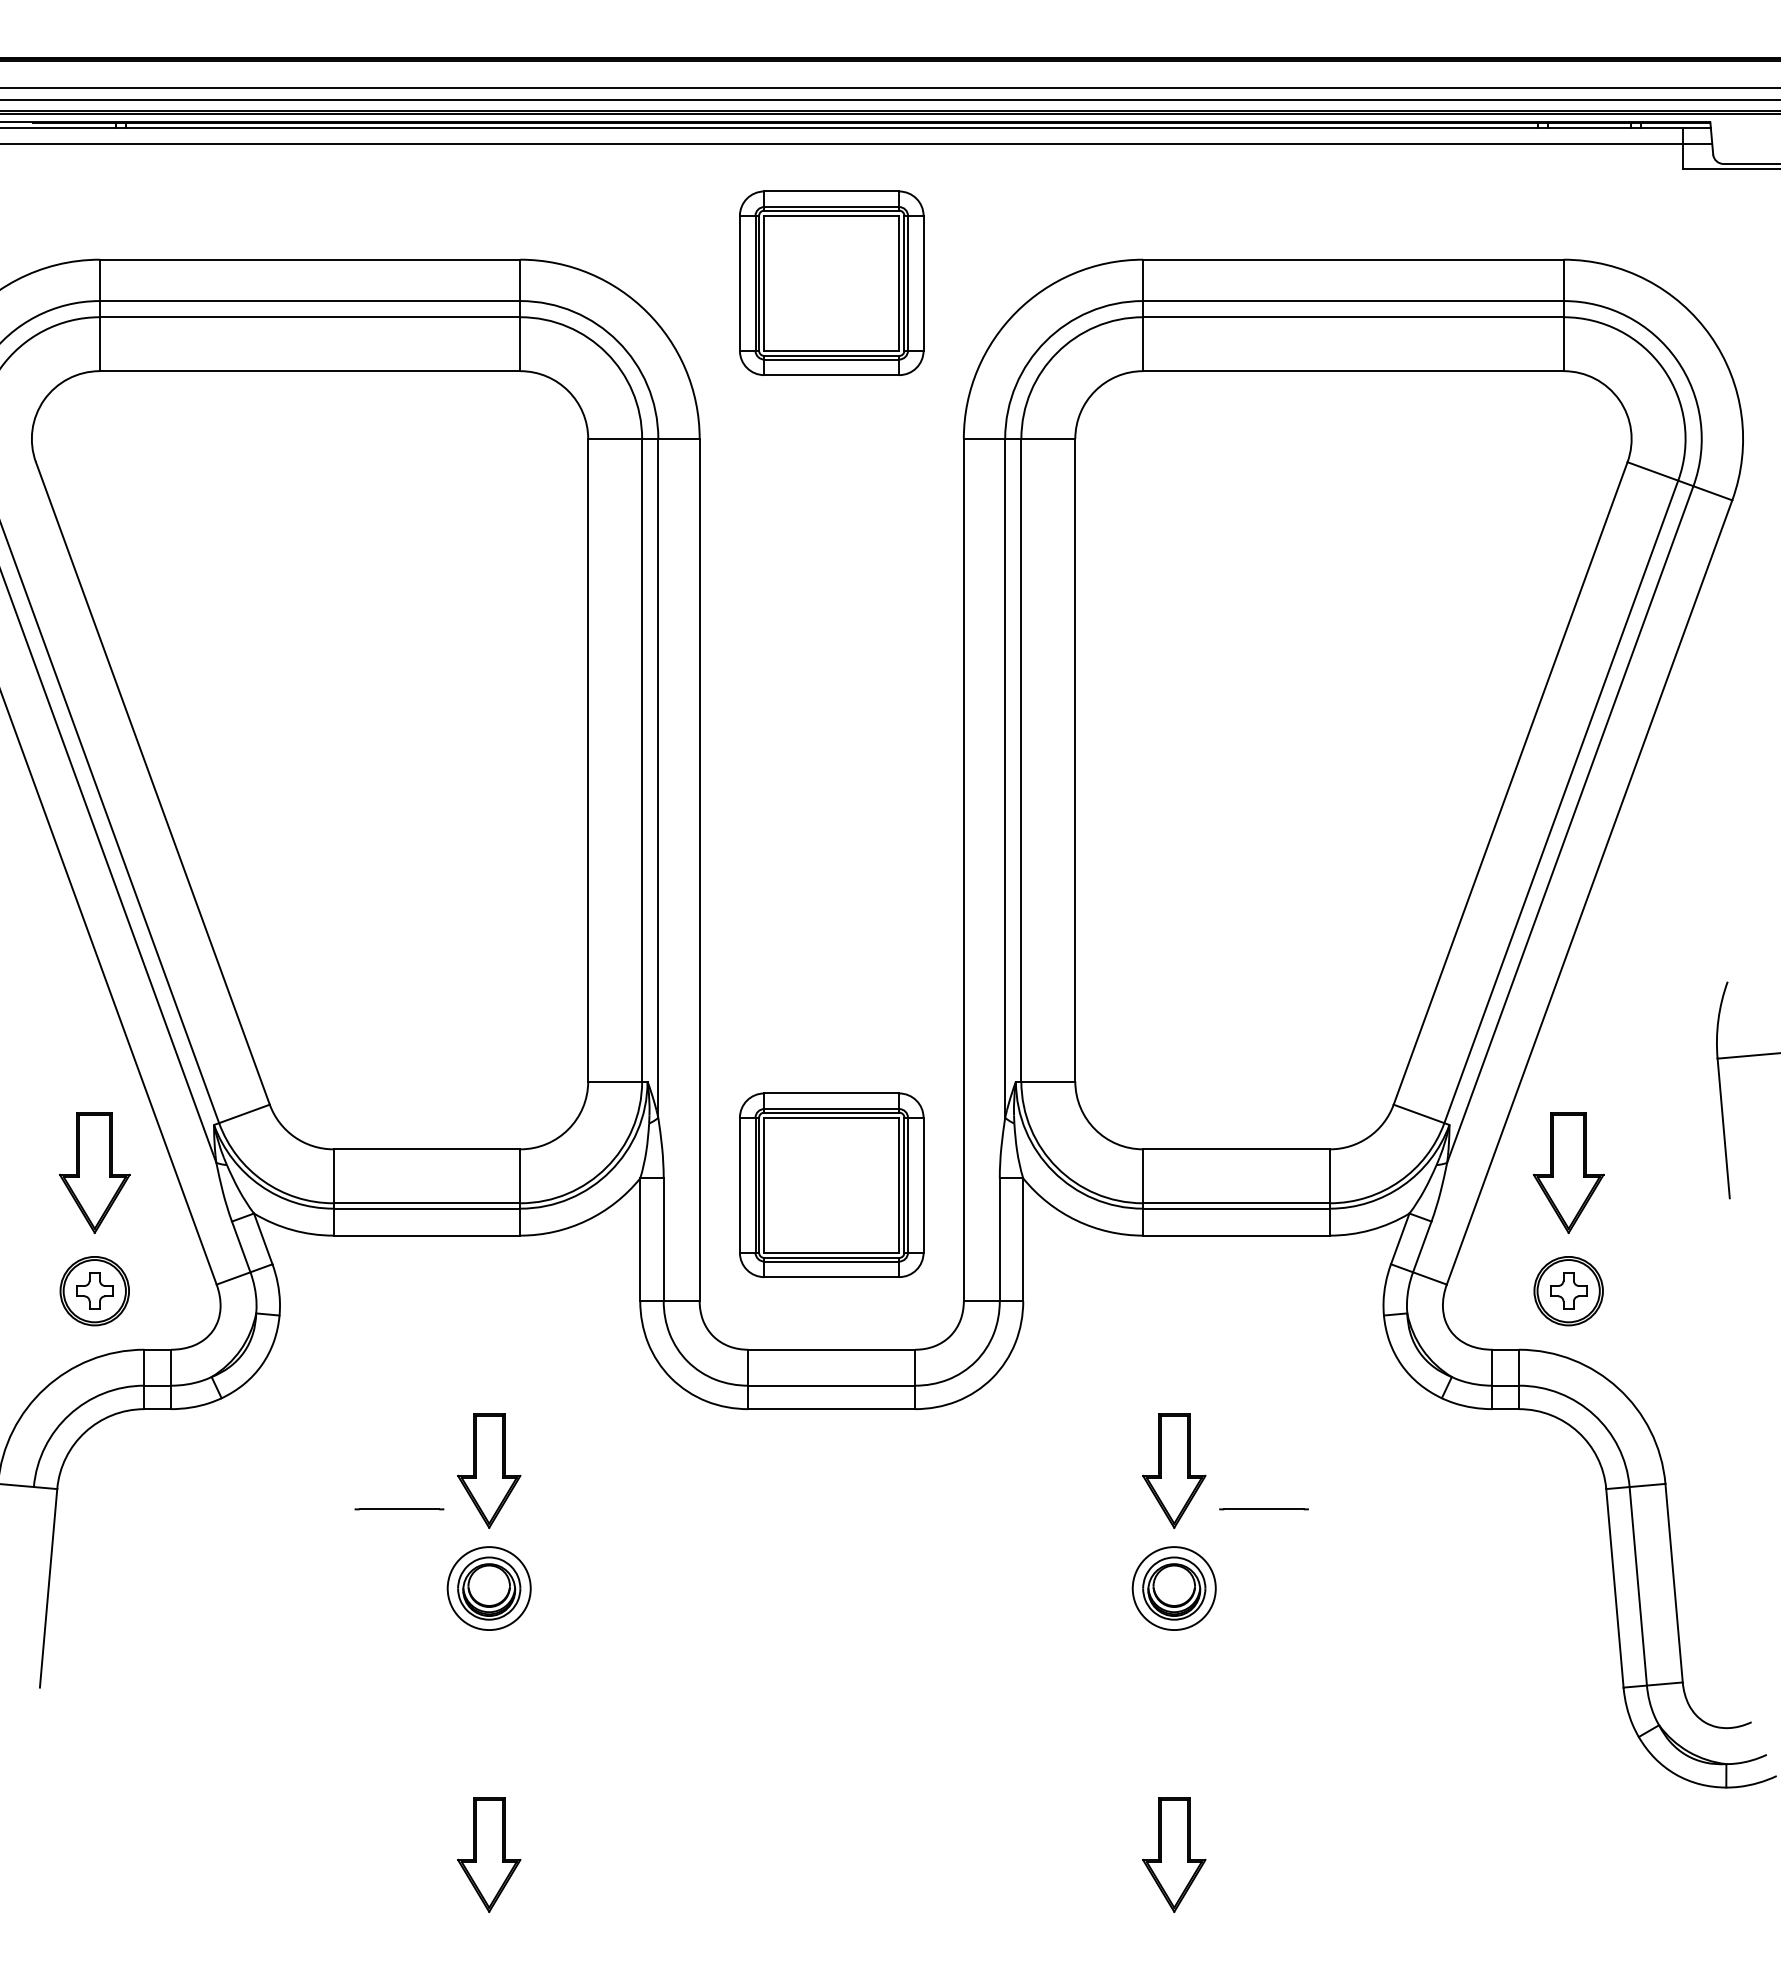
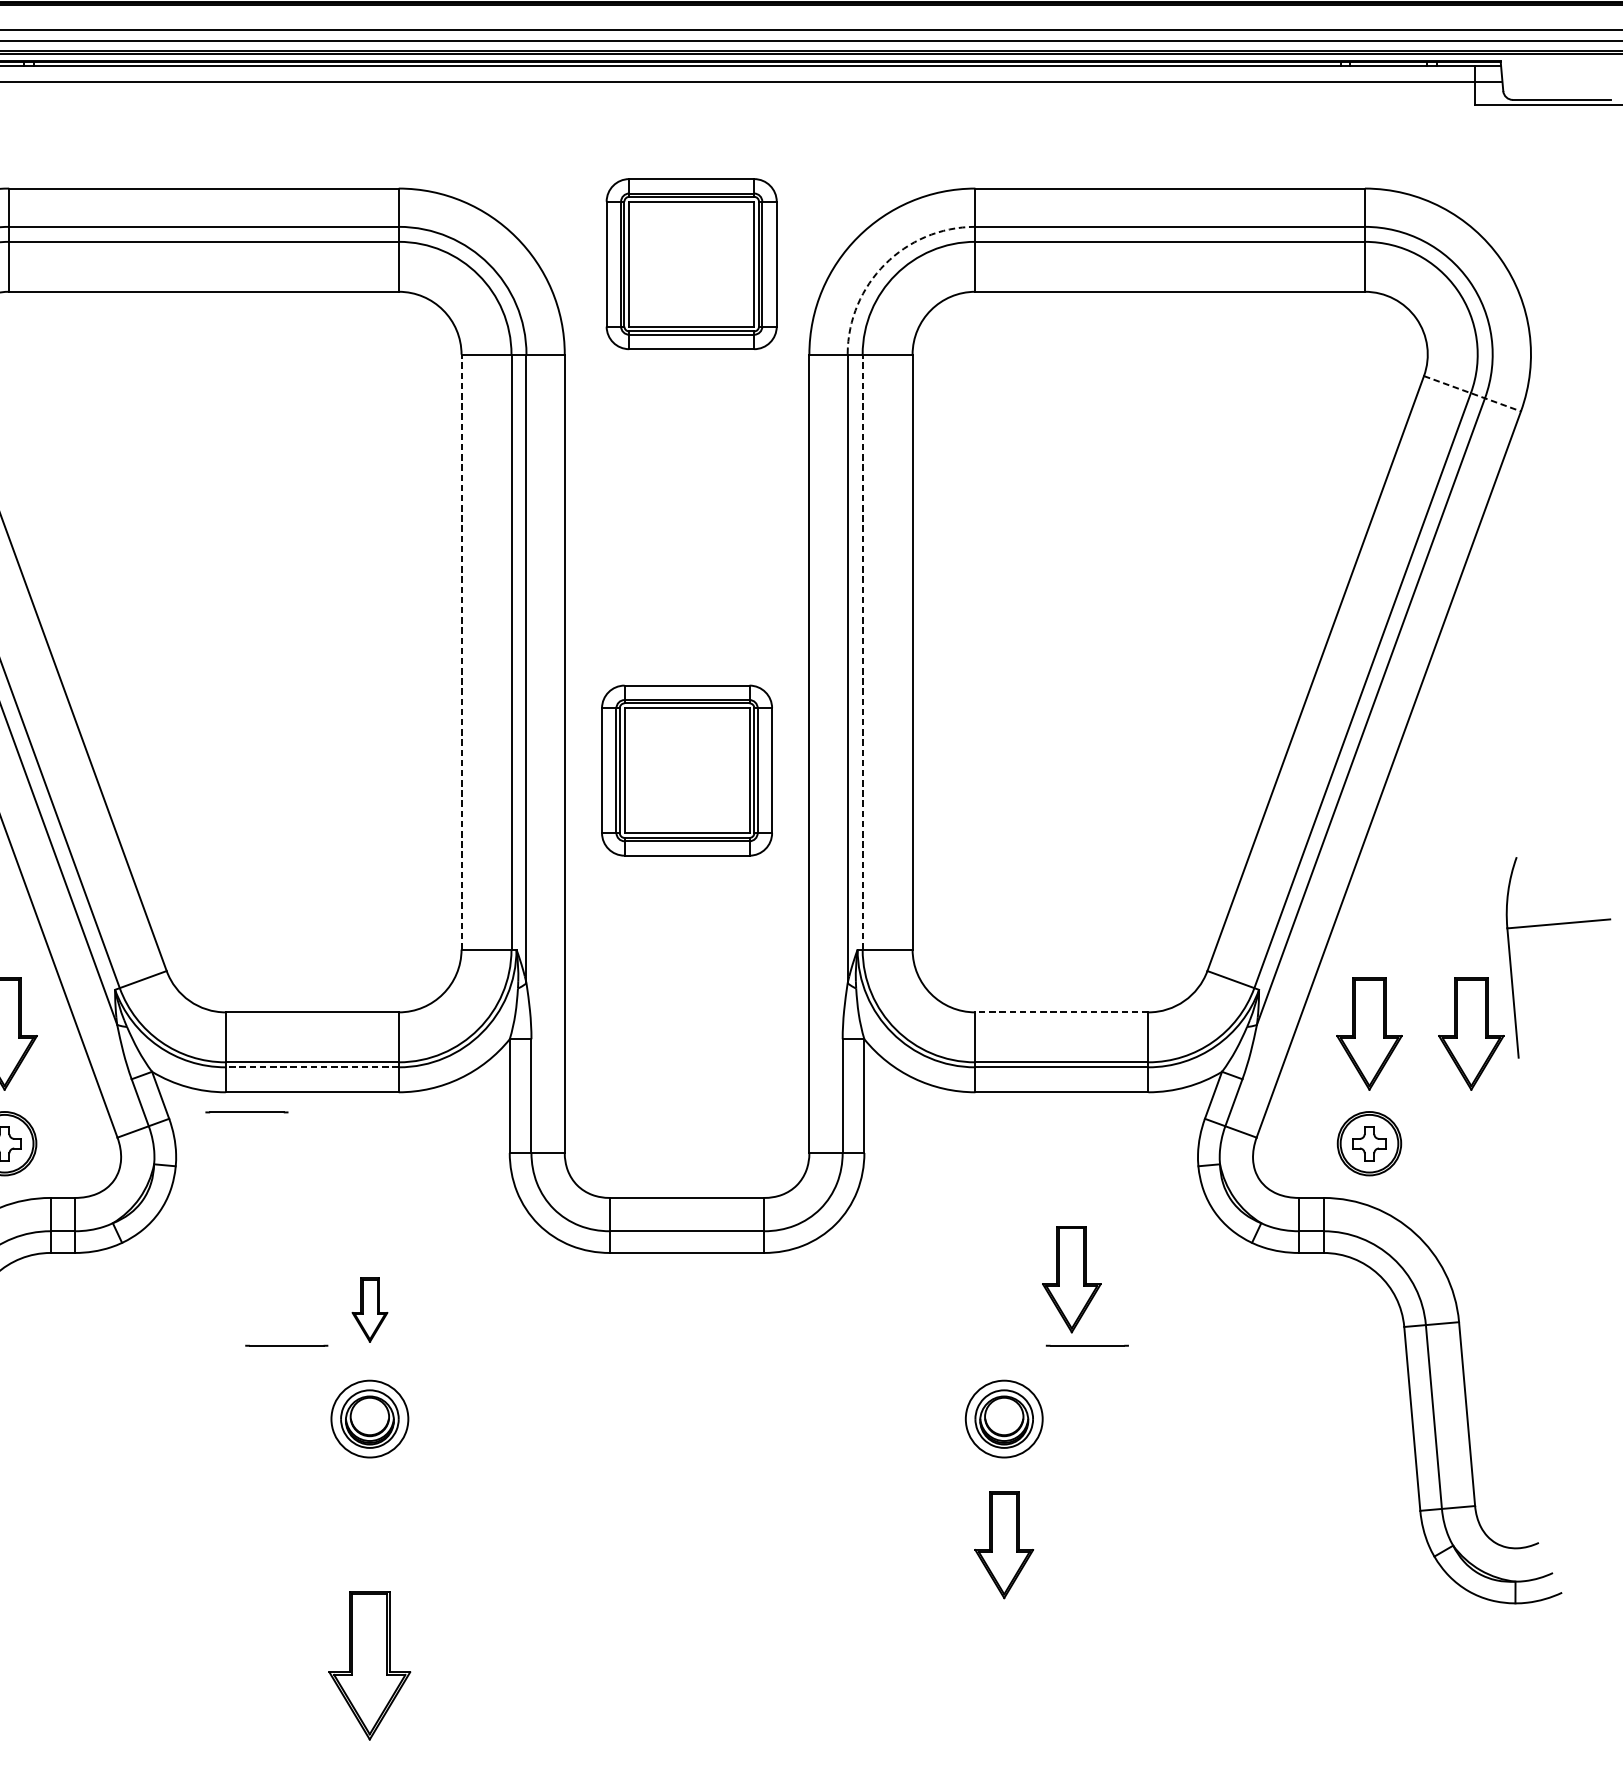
part: (831, 282) -> (691, 263), moved
arc: (1045, 341) -> (885, 264), solid -> dashed
line: (1679, 481) -> (1472, 393), solid -> dashed
line: (588, 759) -> (461, 651), solid -> dashed
line: (1021, 759) -> (862, 651), solid -> dashed
line: (1236, 1149) -> (1061, 1012), solid -> dashed
part: (1678, 1172) -> (1471, 1033), added
part: (831, 1184) -> (686, 769), moved
line: (426, 1208) -> (311, 1067), solid -> dashed
line: (356, 1257) -> (246, 1112), added
part: (489, 1470) -> (370, 1309), size x0.6
part: (1174, 1470) -> (1072, 1279), moved
part: (489, 1854) -> (370, 1665), size x1.4
part: (1174, 1854) -> (1004, 1544), moved

